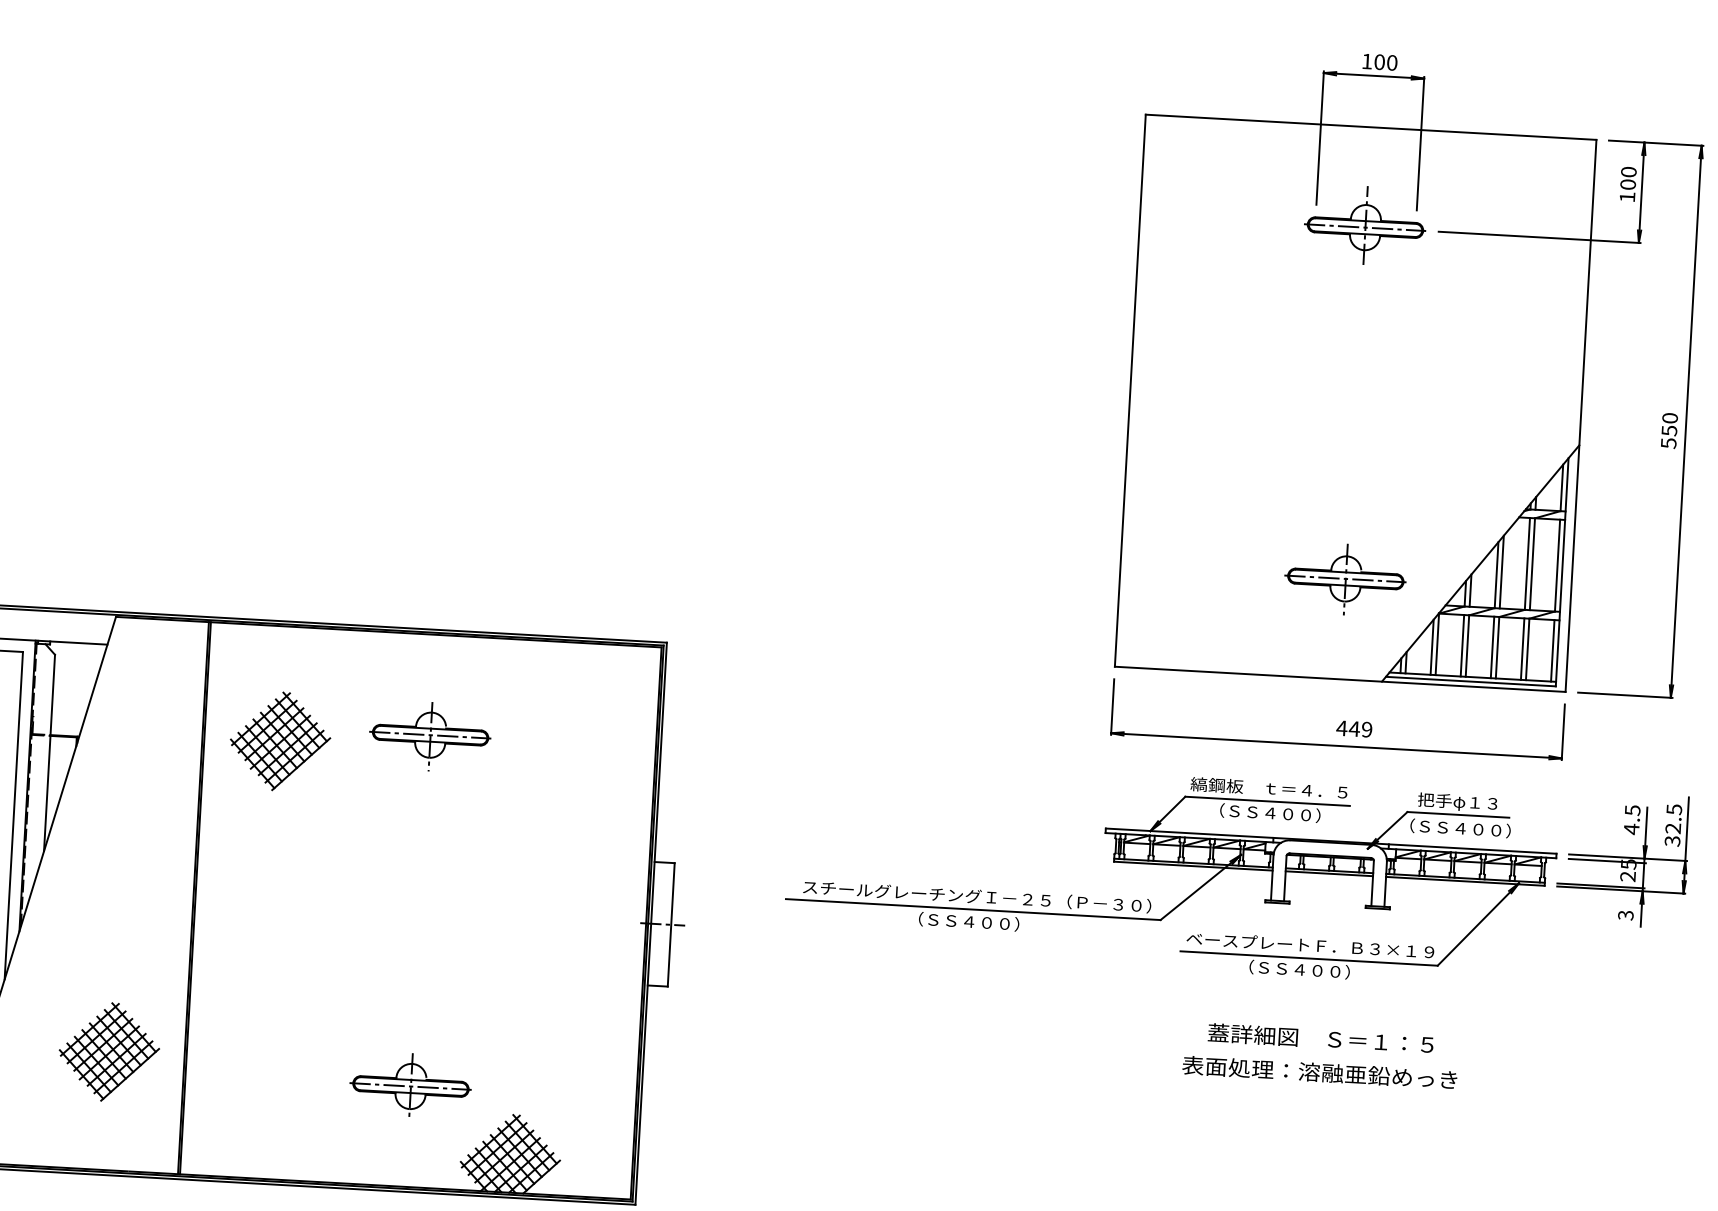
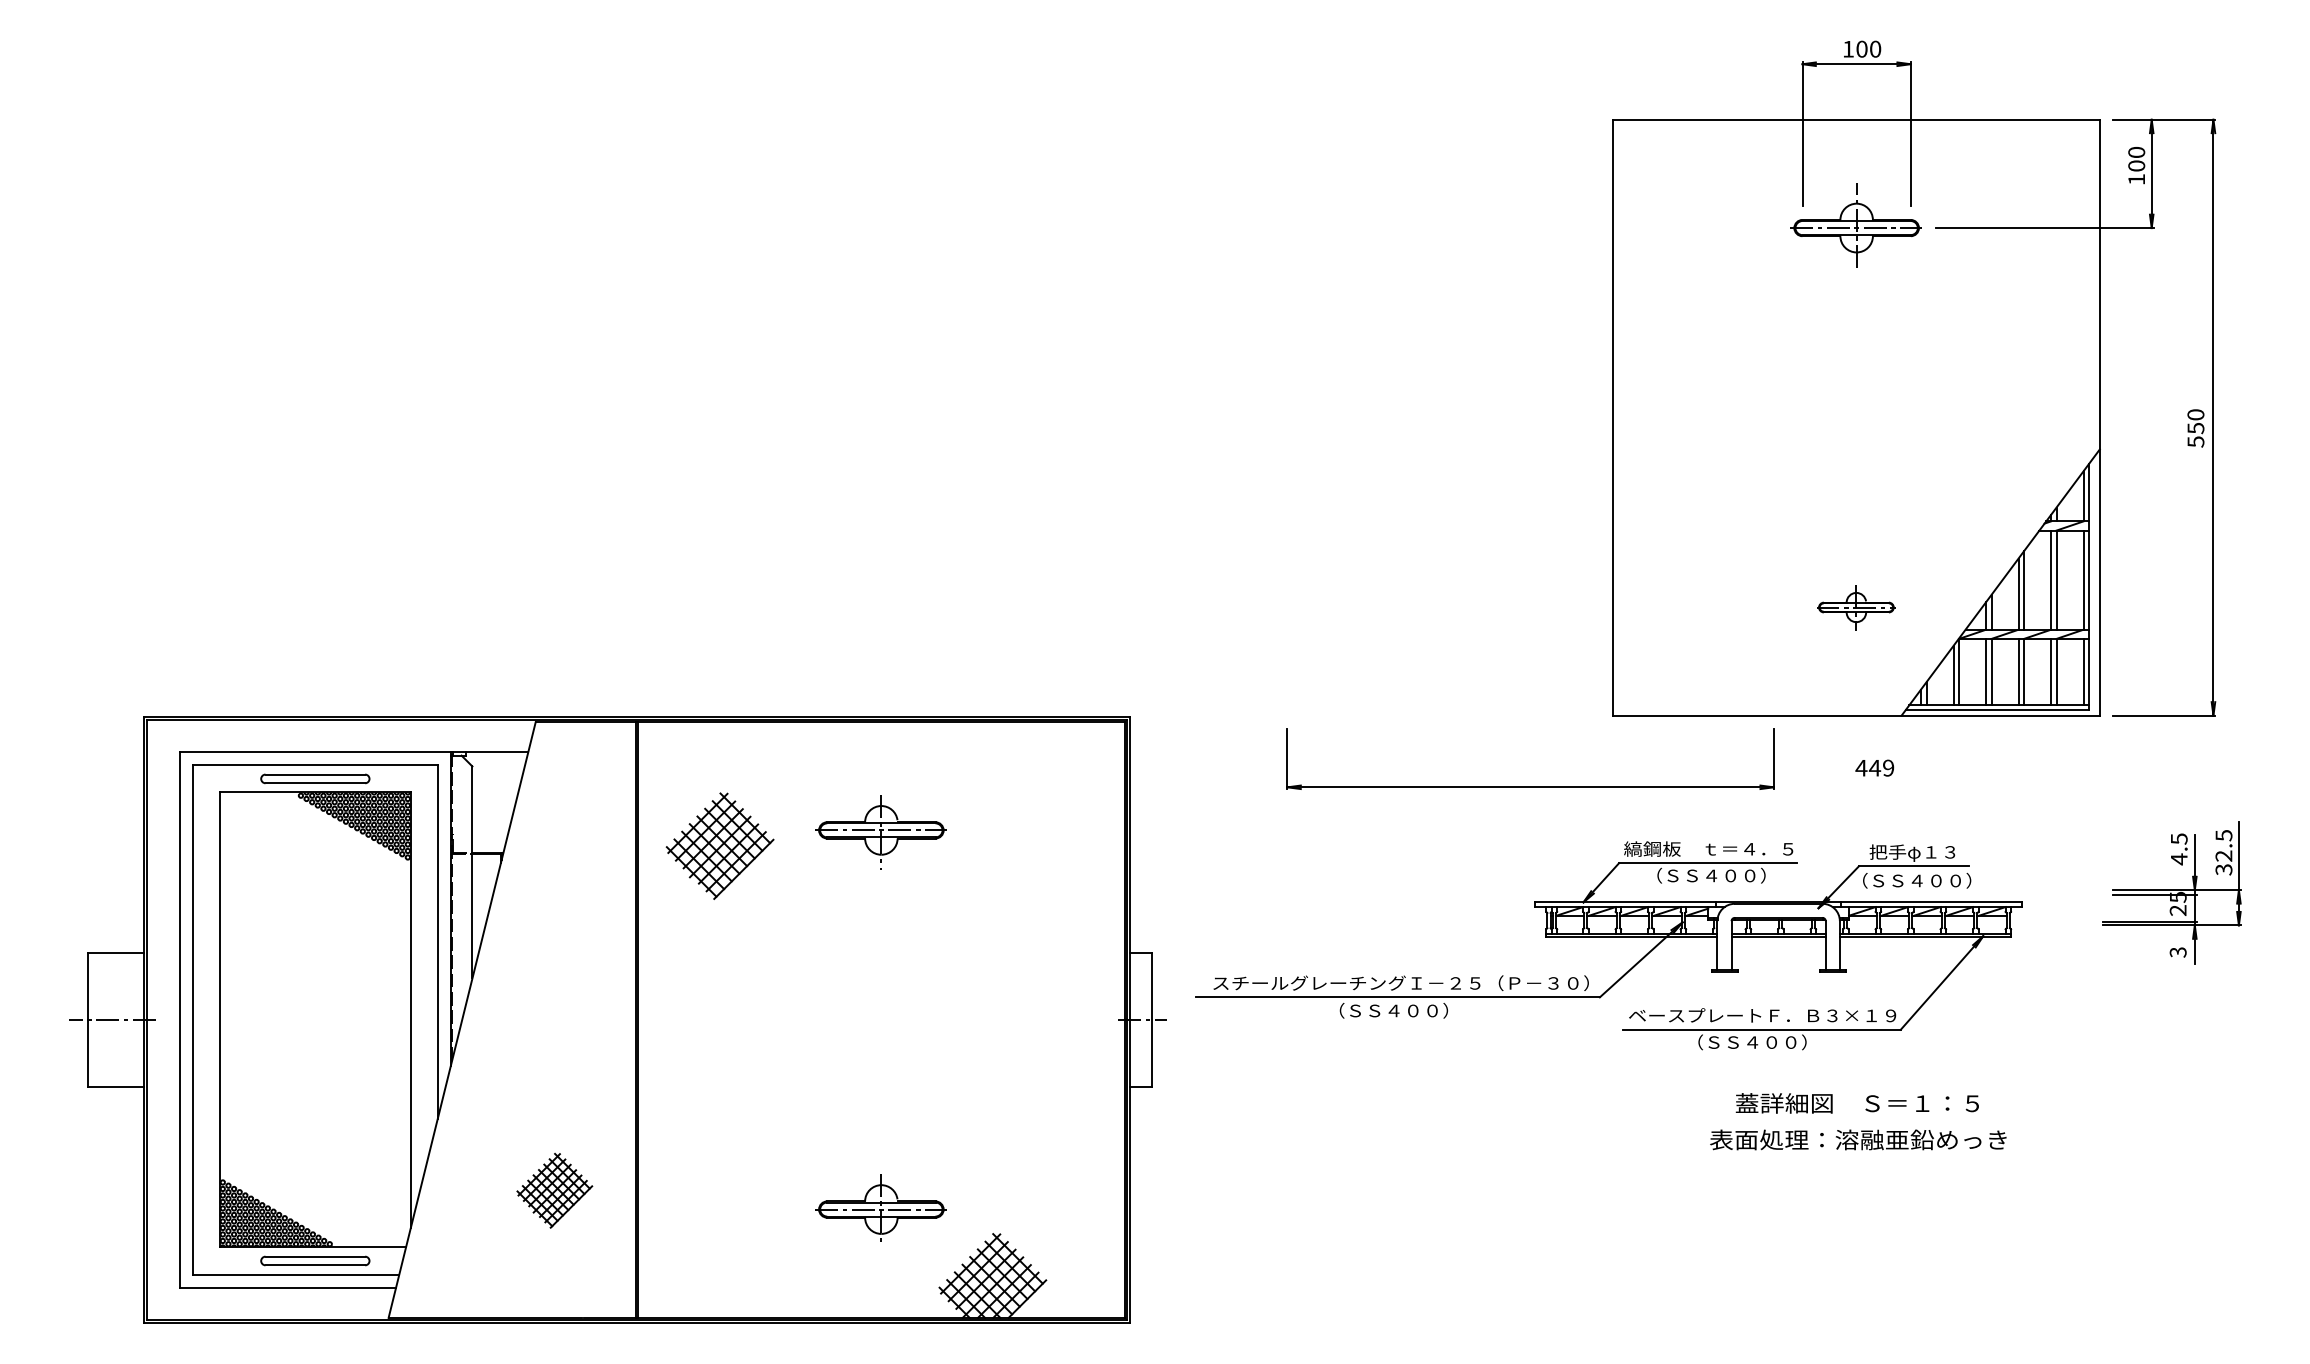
part: (1344, 579) -> (1855, 607), size x0.6
part: (1336, 745) -> (1530, 786), moved
part: (1171, 865) -> (1608, 937), moved
part: (109, 1051) -> (554, 1190), size x0.7

